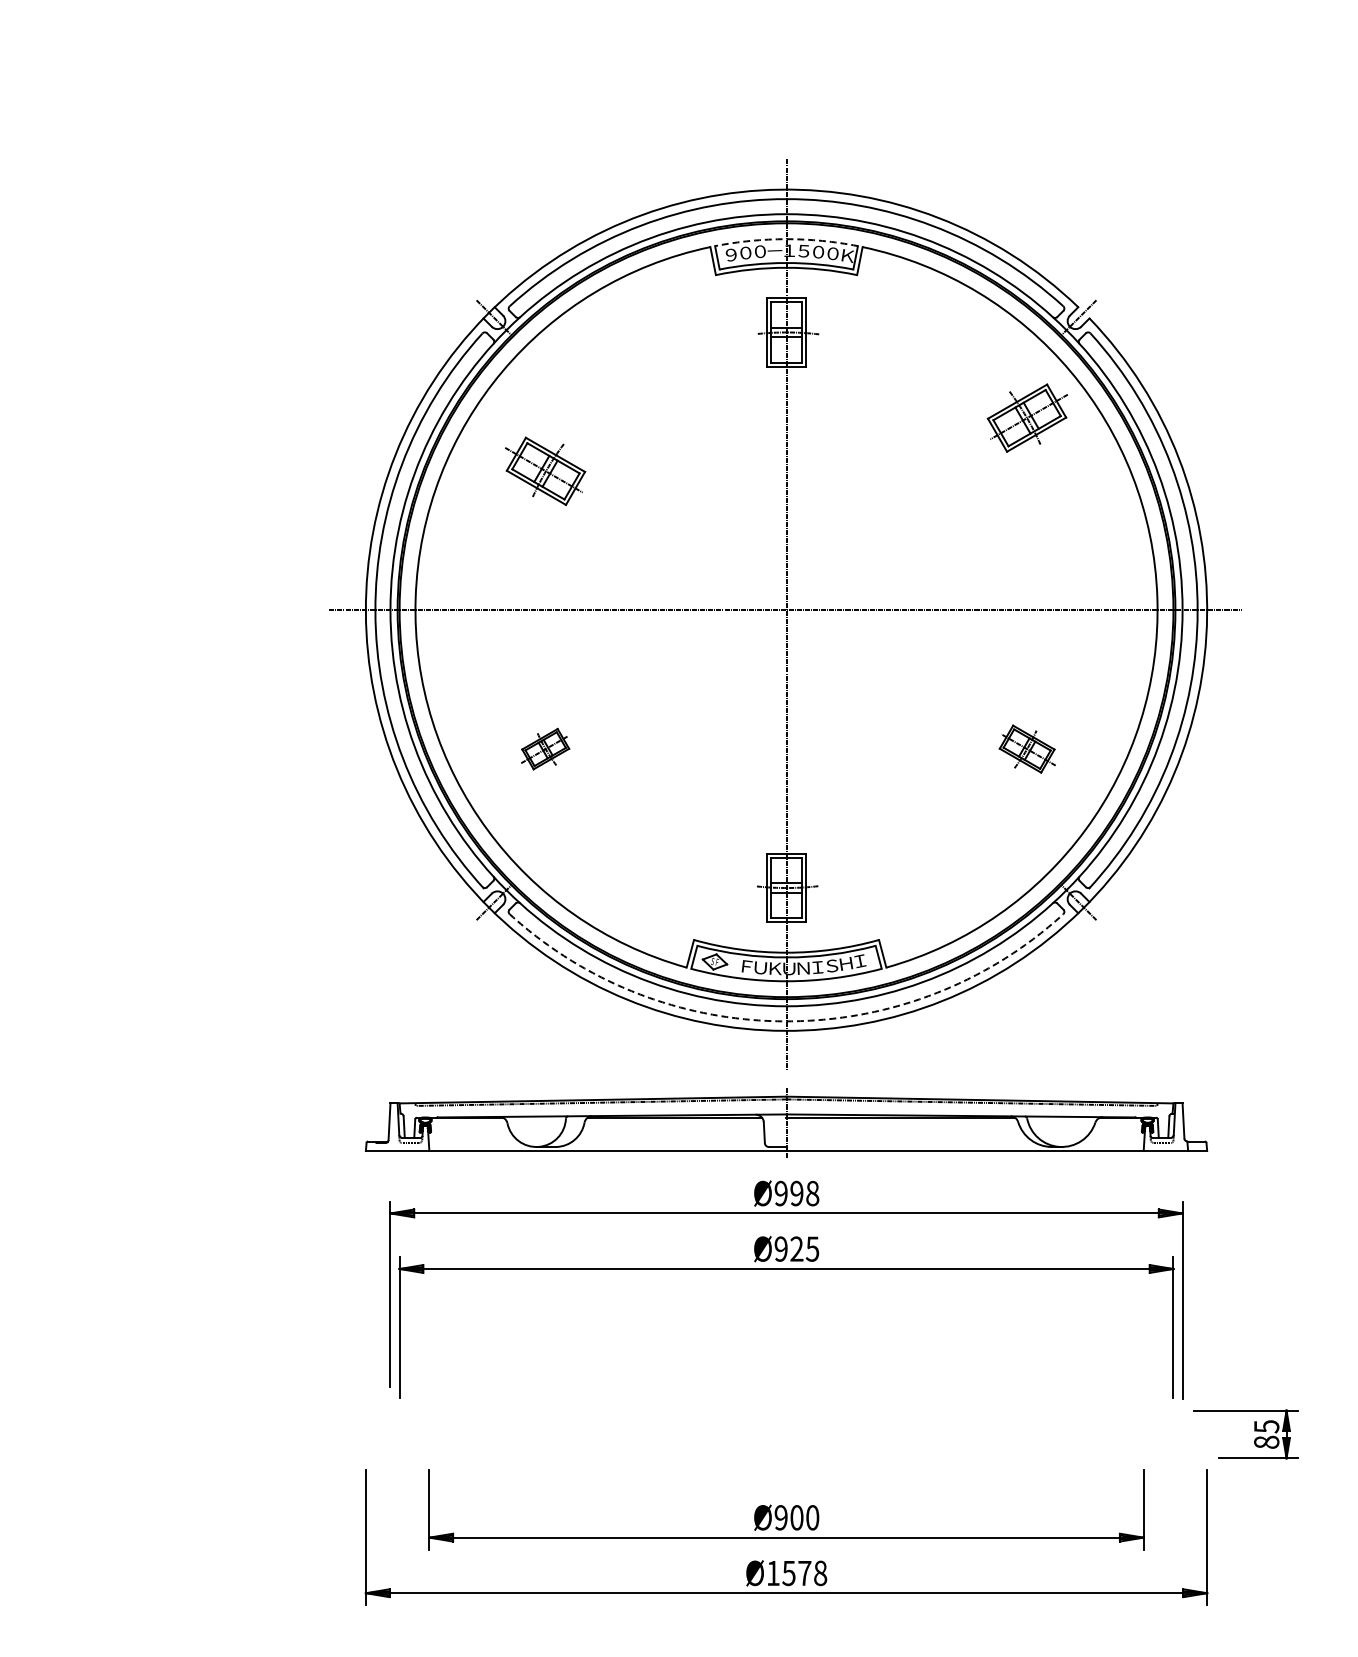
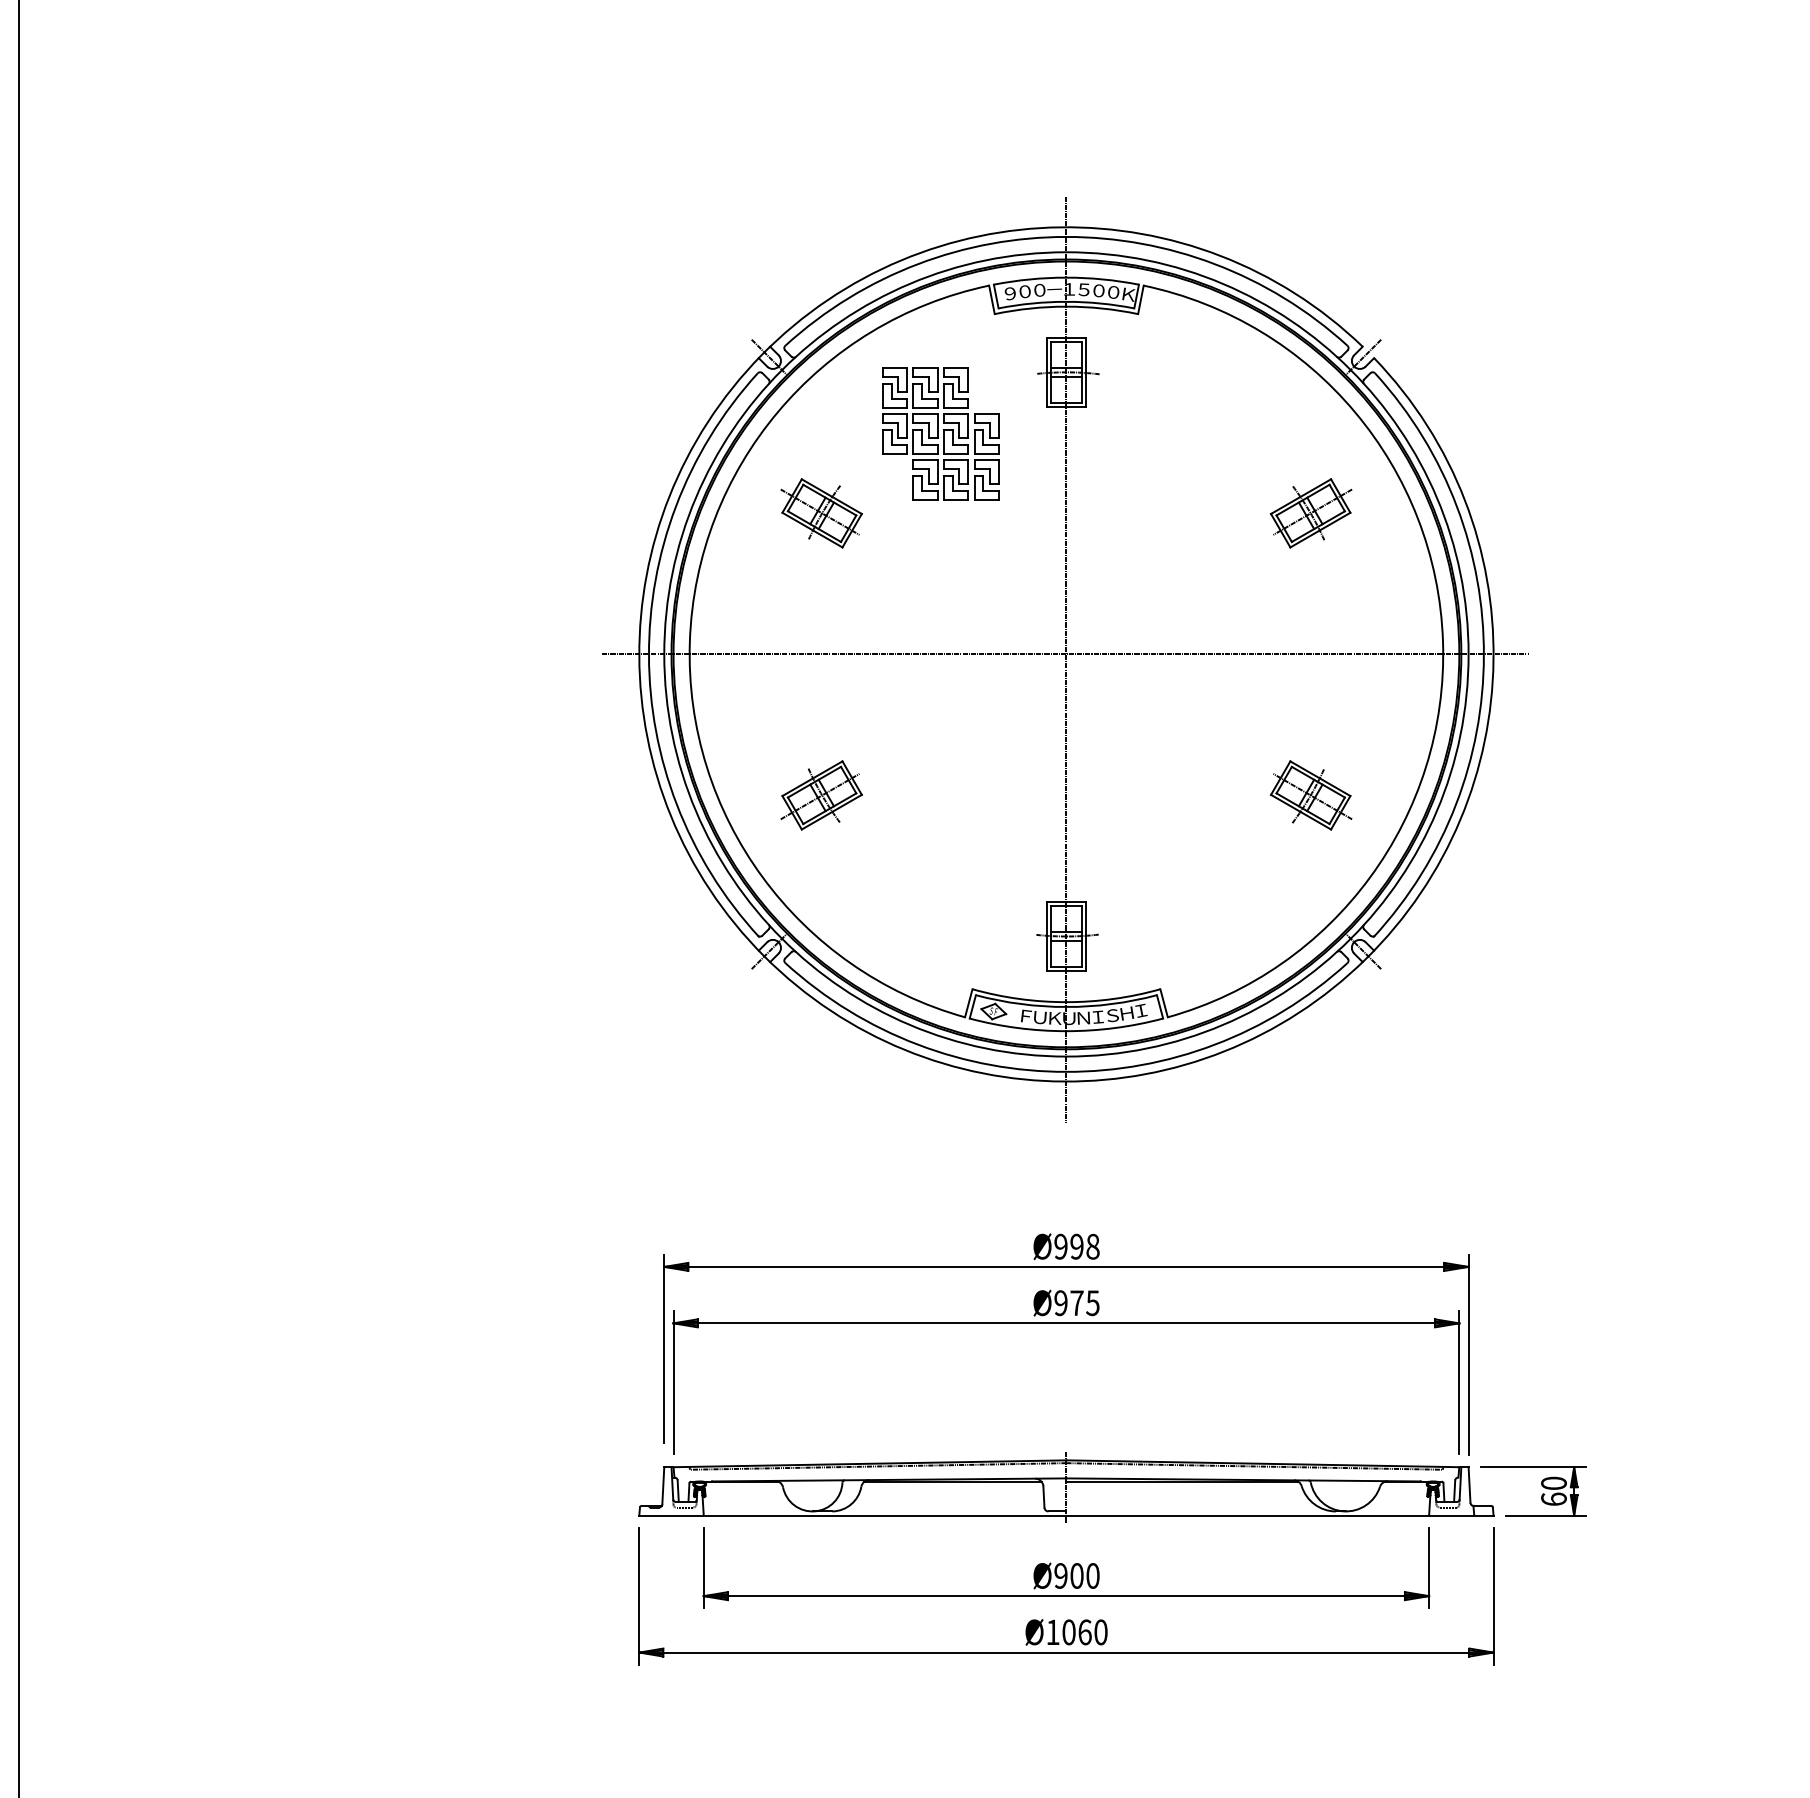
arc: (786, 239) -> (1066, 277), dashed -> solid
part: (662, 392) -> (940, 433), added
part: (1026, 418) -> (1310, 513), moved
part: (545, 749) -> (821, 795), size x1.67
part: (1026, 749) -> (1310, 795), size x1.43
arc: (786, 1020) -> (1066, 1071), dashed -> solid
part: (786, 1123) -> (1066, 1487), moved
text: (796, 1248) -> (1076, 1302), Ø925 -> Ø975
text: (1266, 1433) -> (1553, 1490), 85 -> 60
text: (804, 1573) -> (1084, 1632), Ø1578 -> Ø1060

